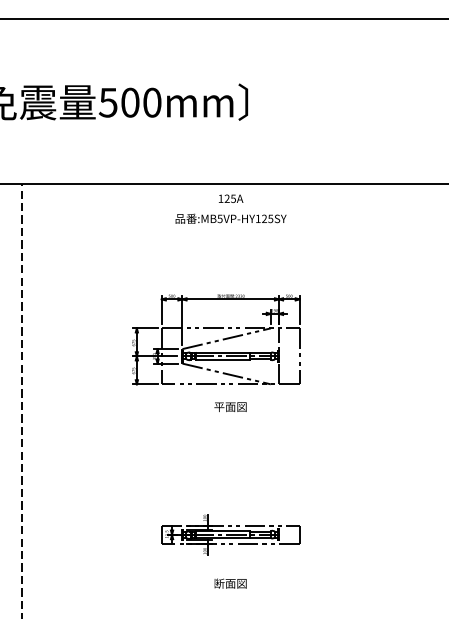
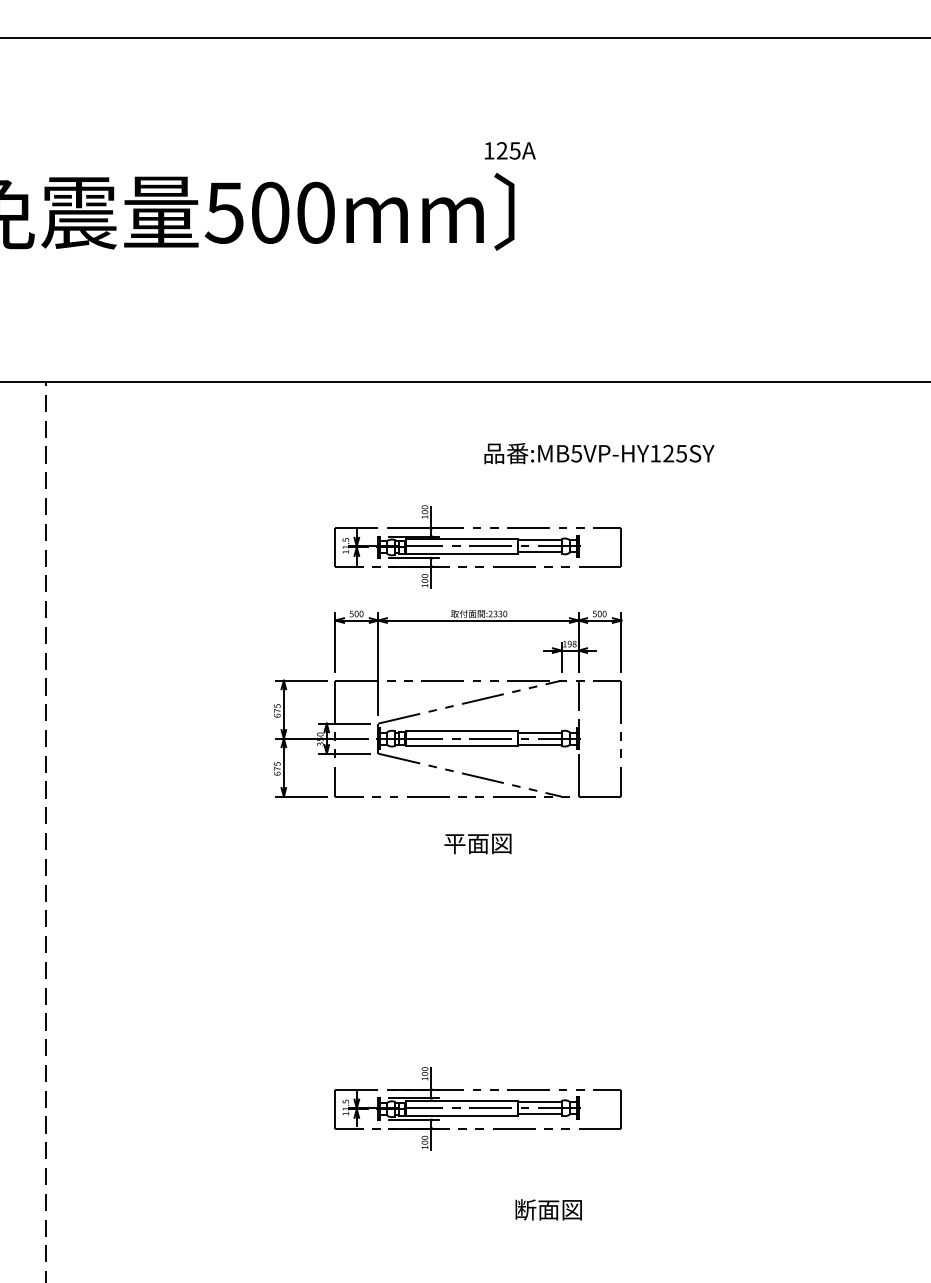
text: (230, 198) -> (509, 150), moved
text: (230, 218) -> (598, 452), moved
part: (230, 263) -> (477, 546), added
text: (230, 583) -> (548, 1209), moved

